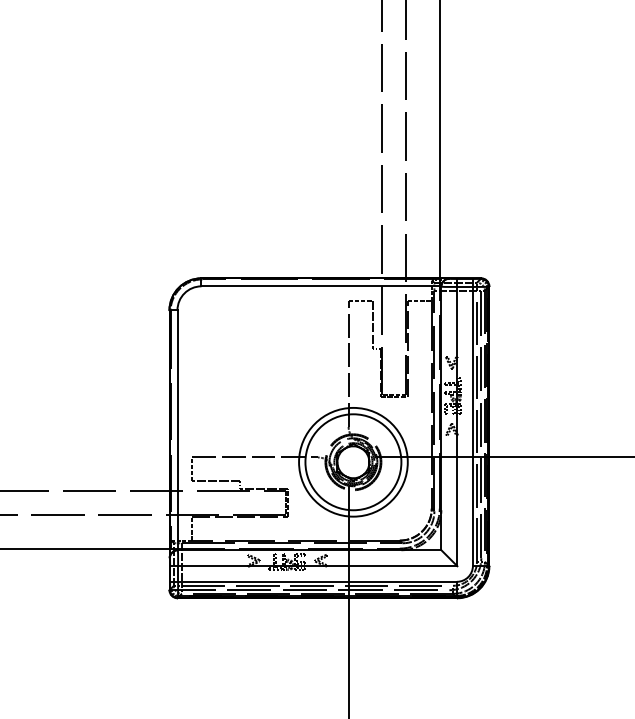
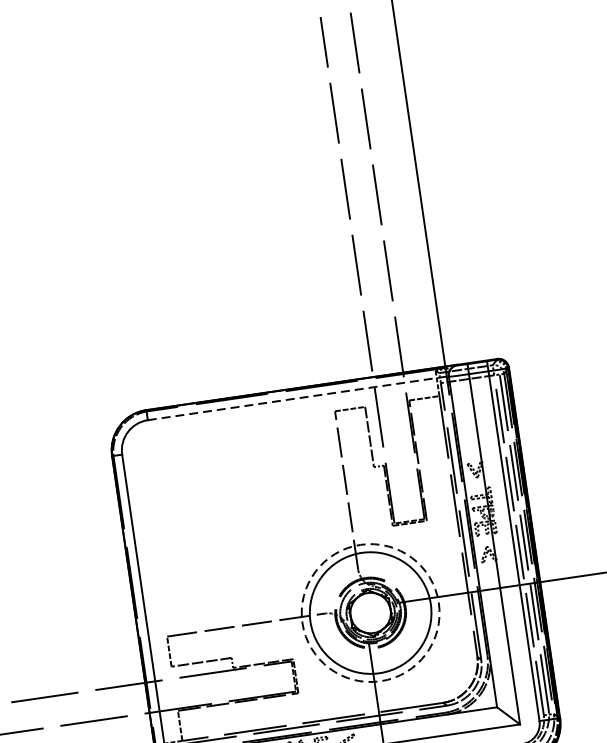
line: (321, 286) -> (298, 398), solid -> dashed
circle: (353, 461) -> (370, 612), solid -> dashed

